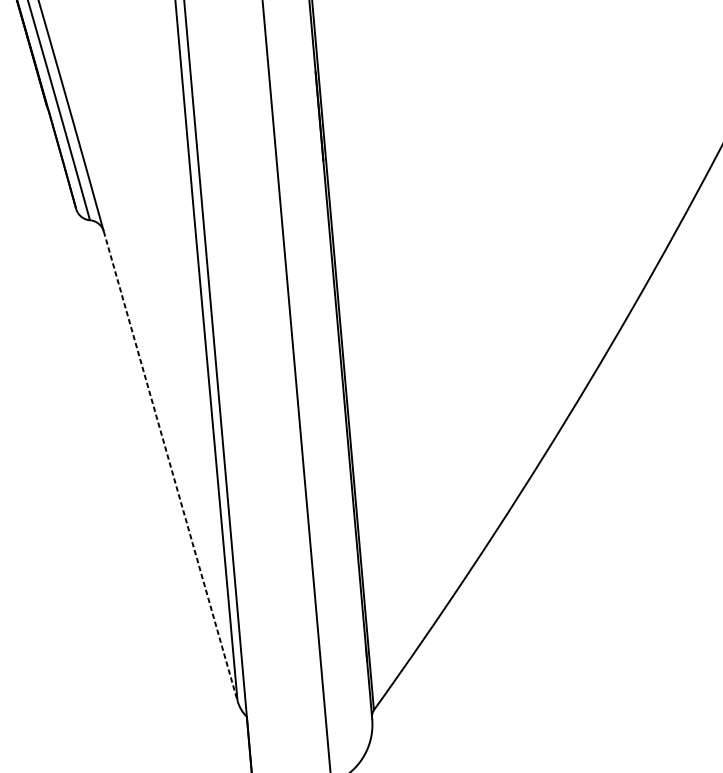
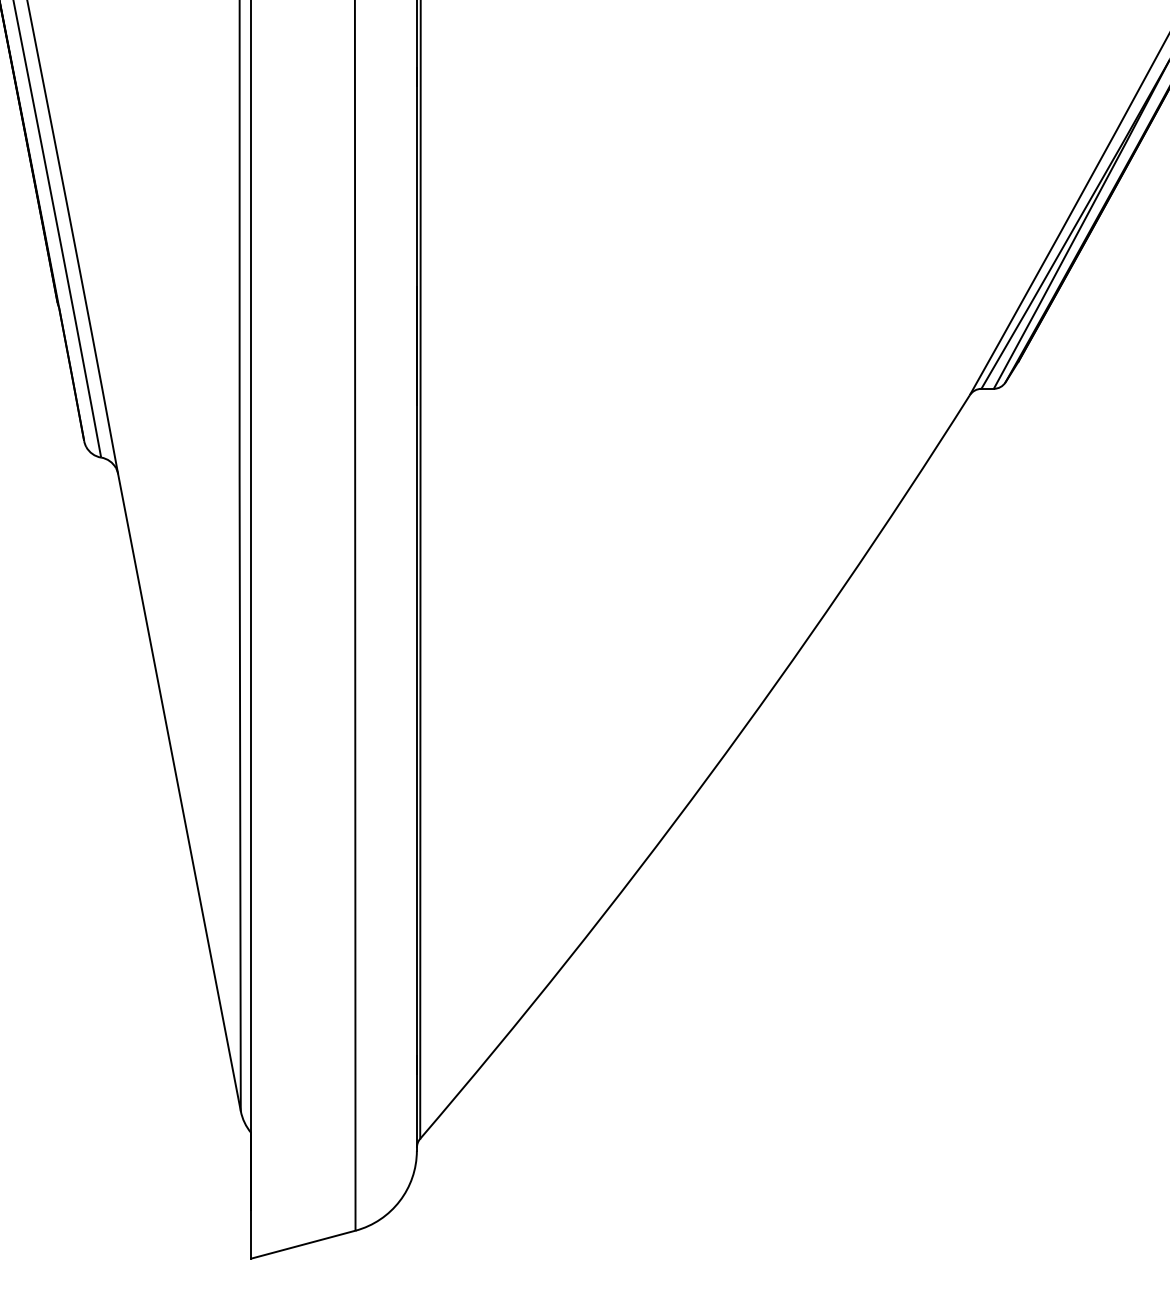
line: (170, 467) -> (179, 793), dashed -> solid

